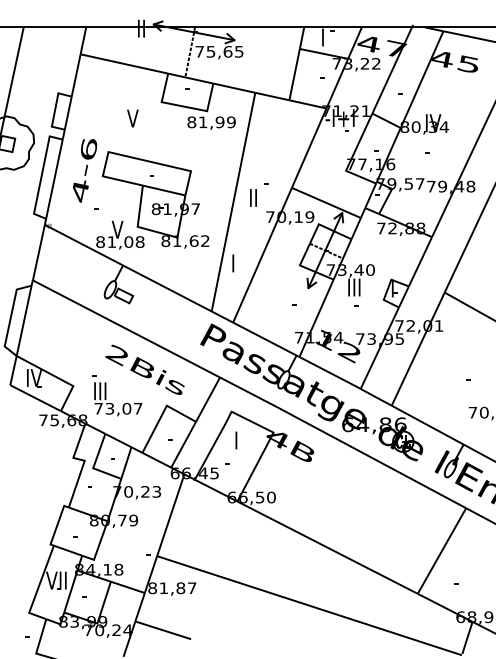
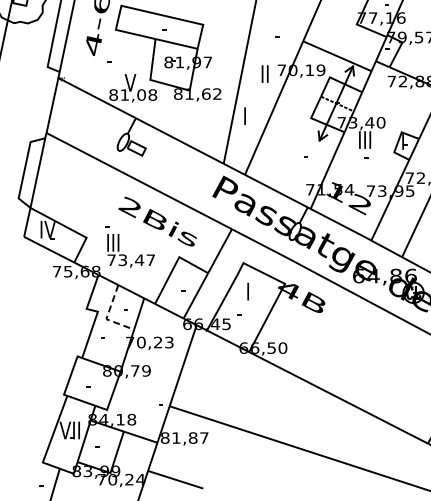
text: (253, 197) -> (265, 73), moved
text: (126, 408) -> (139, 259), 73,07 -> 73,47
line: (93, 466) -> (106, 317), solid -> dashed

